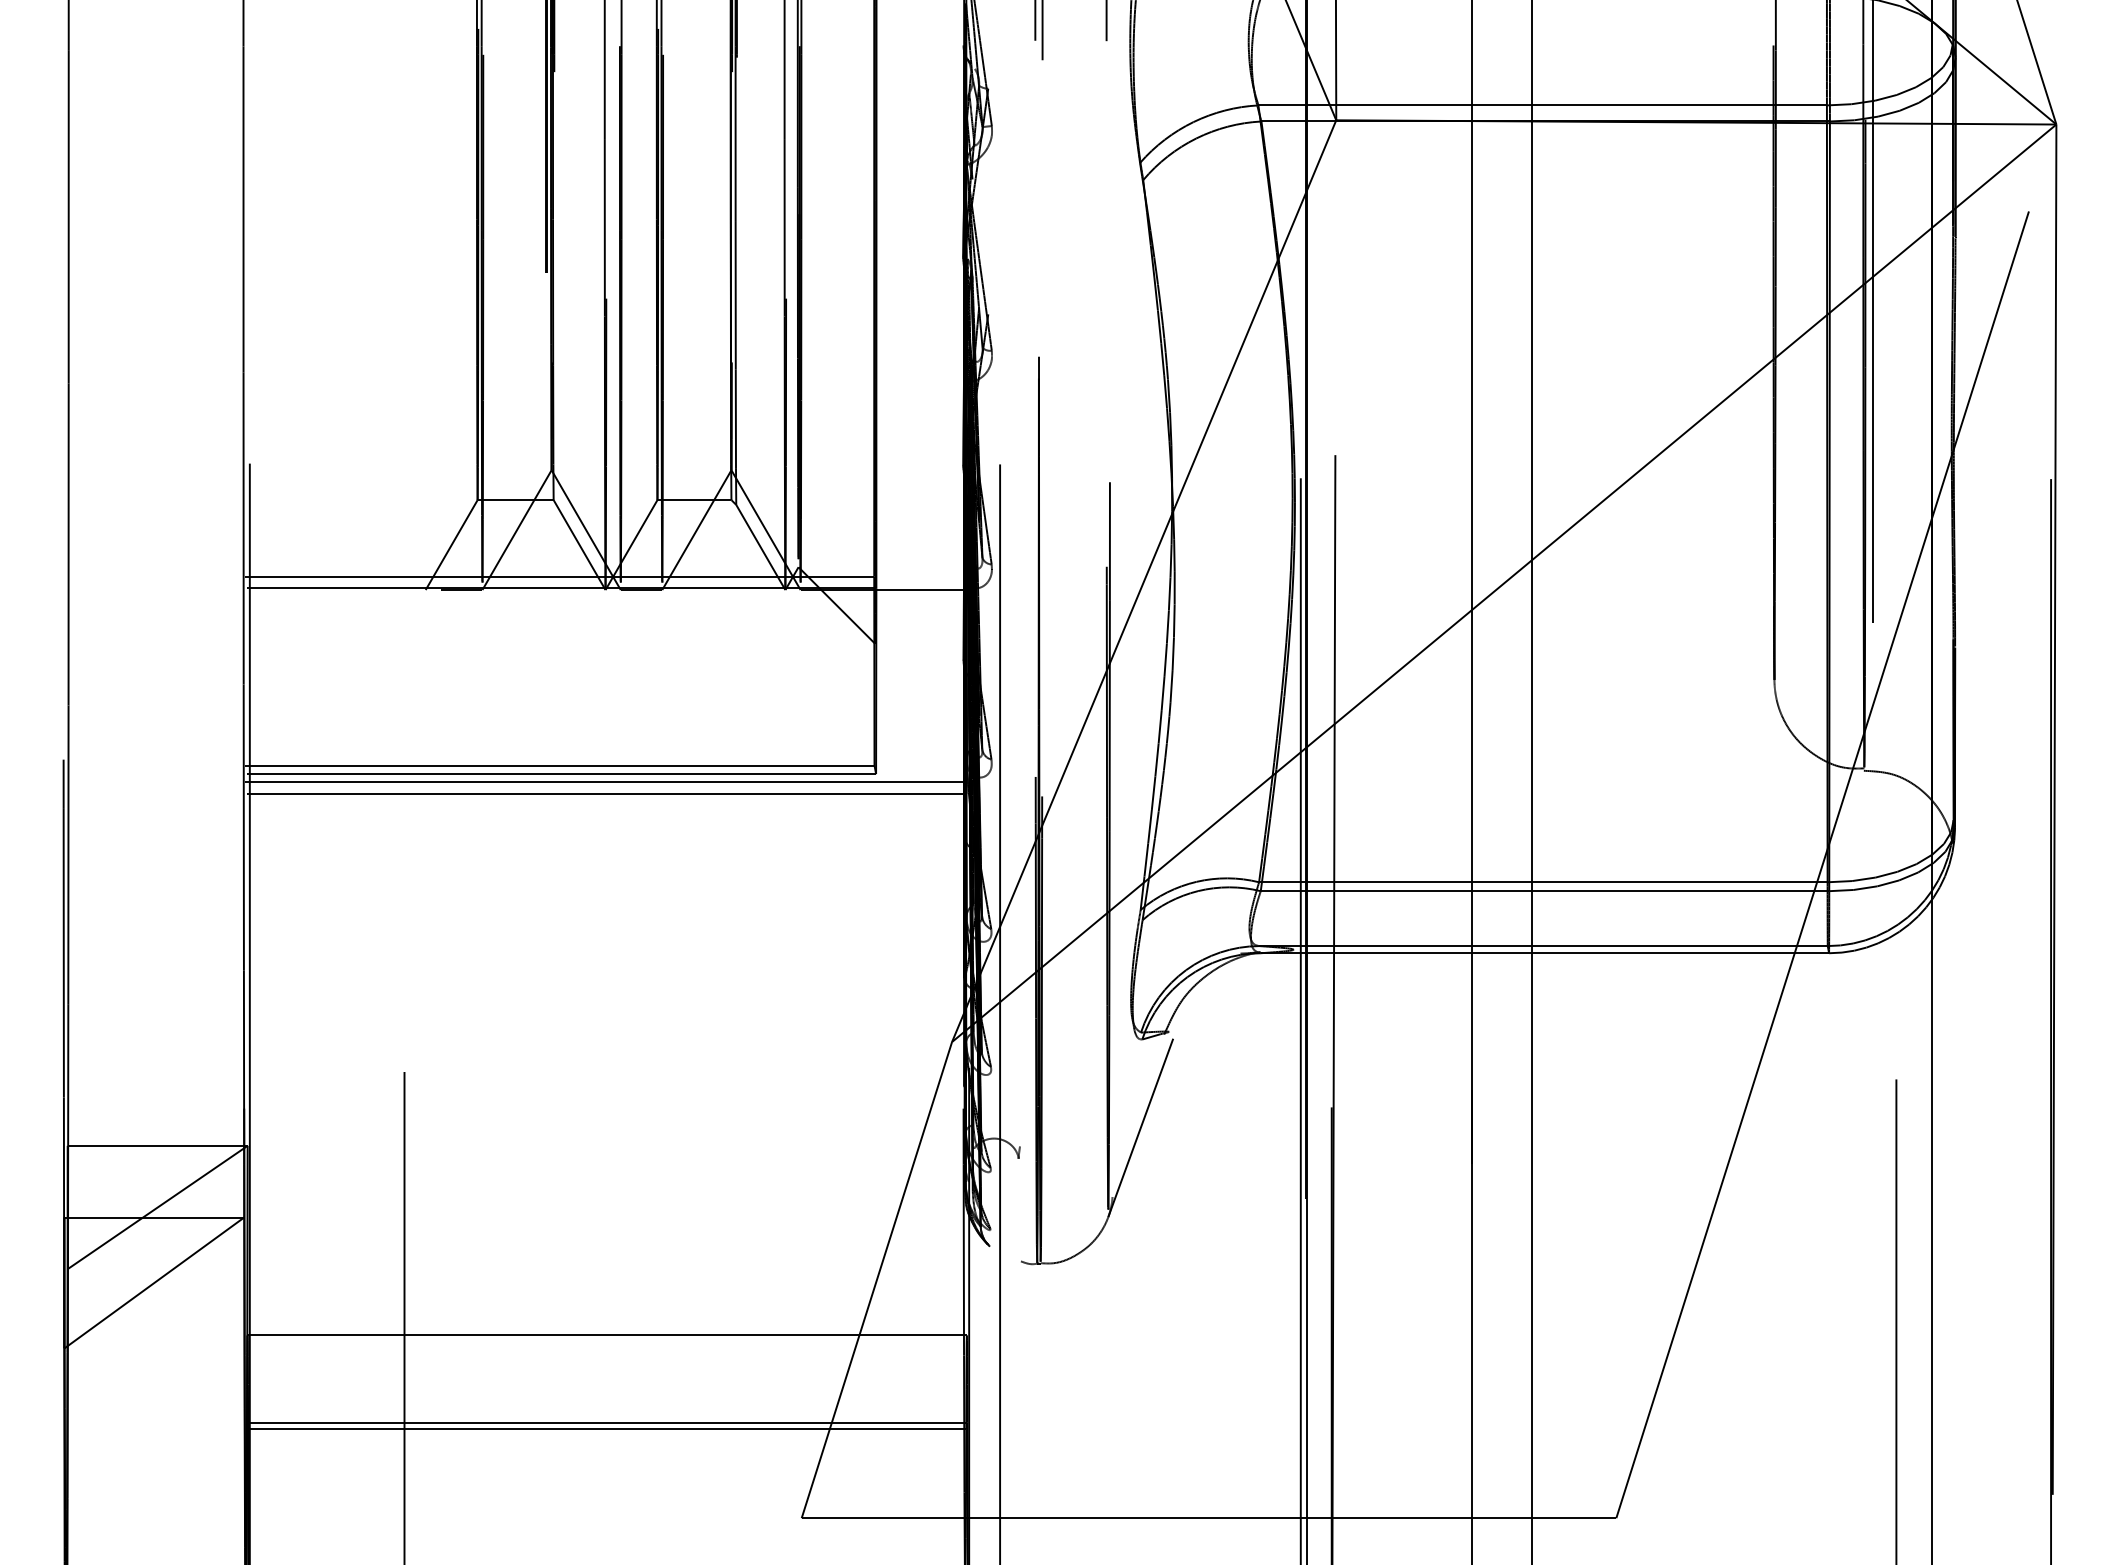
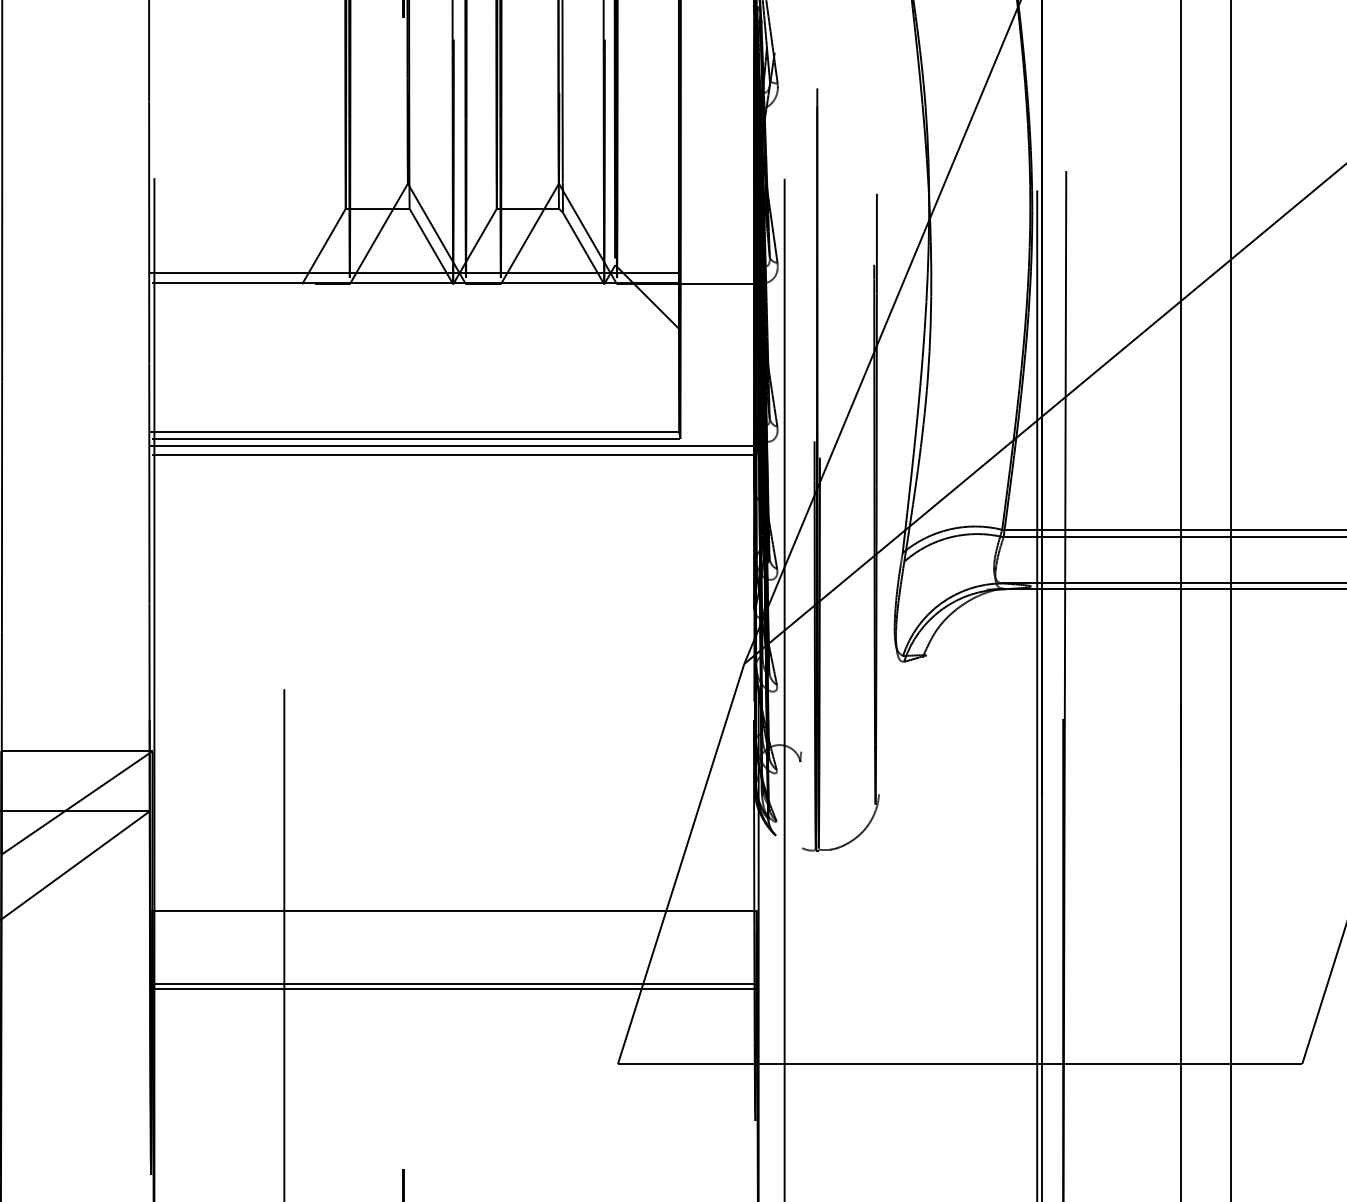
line: (1140, 1127) -> (902, 735), removed

